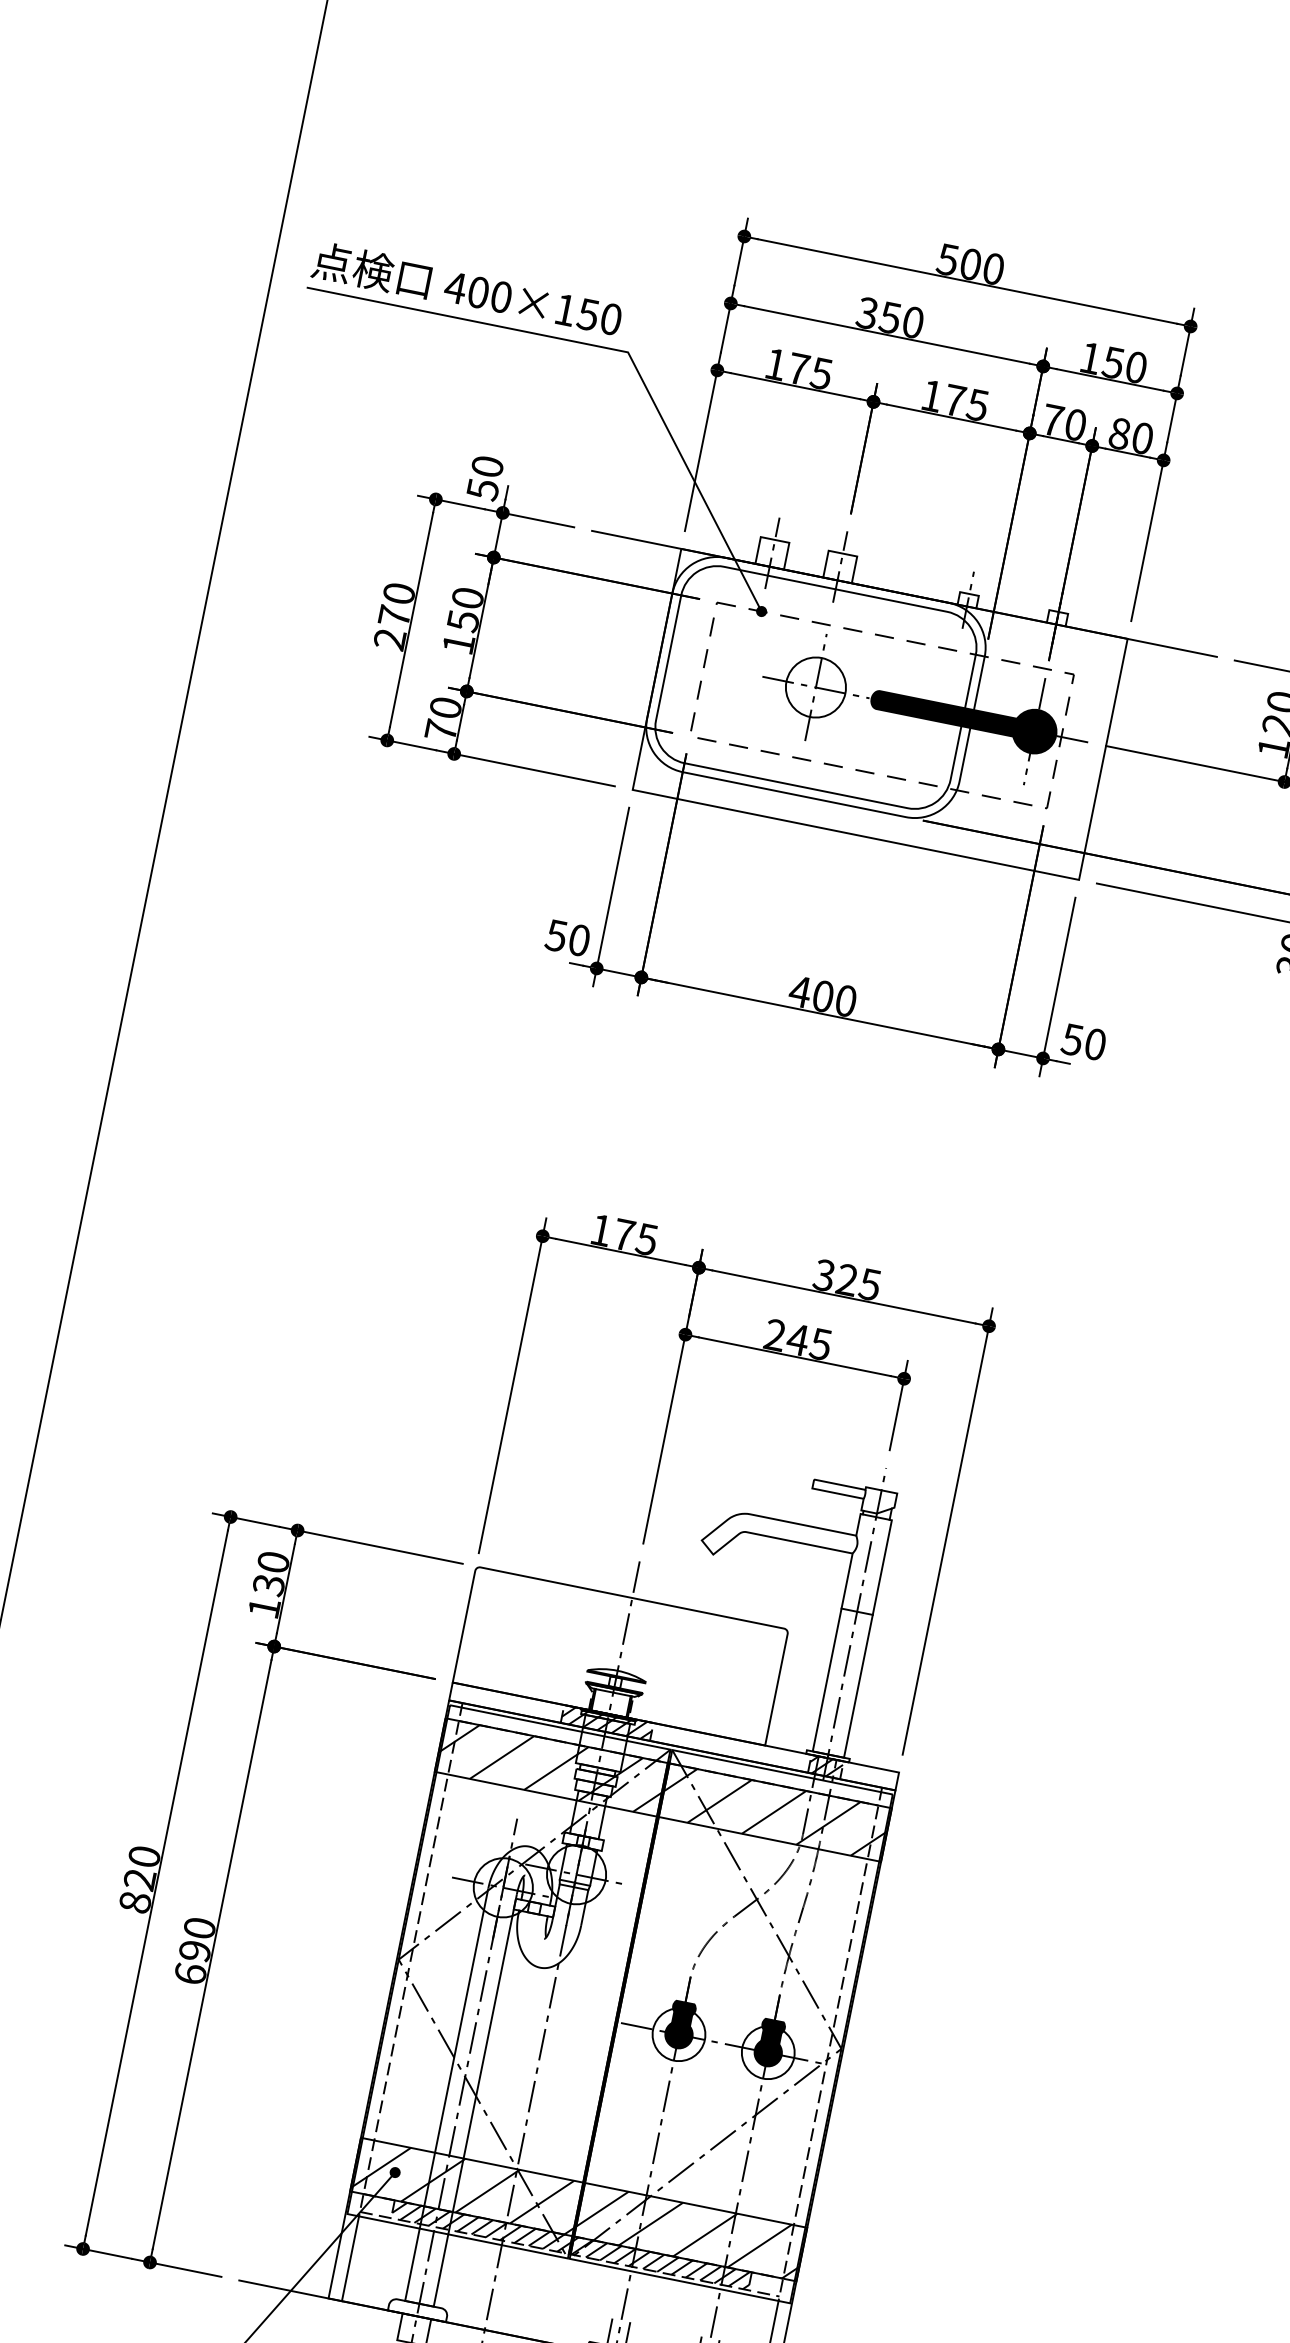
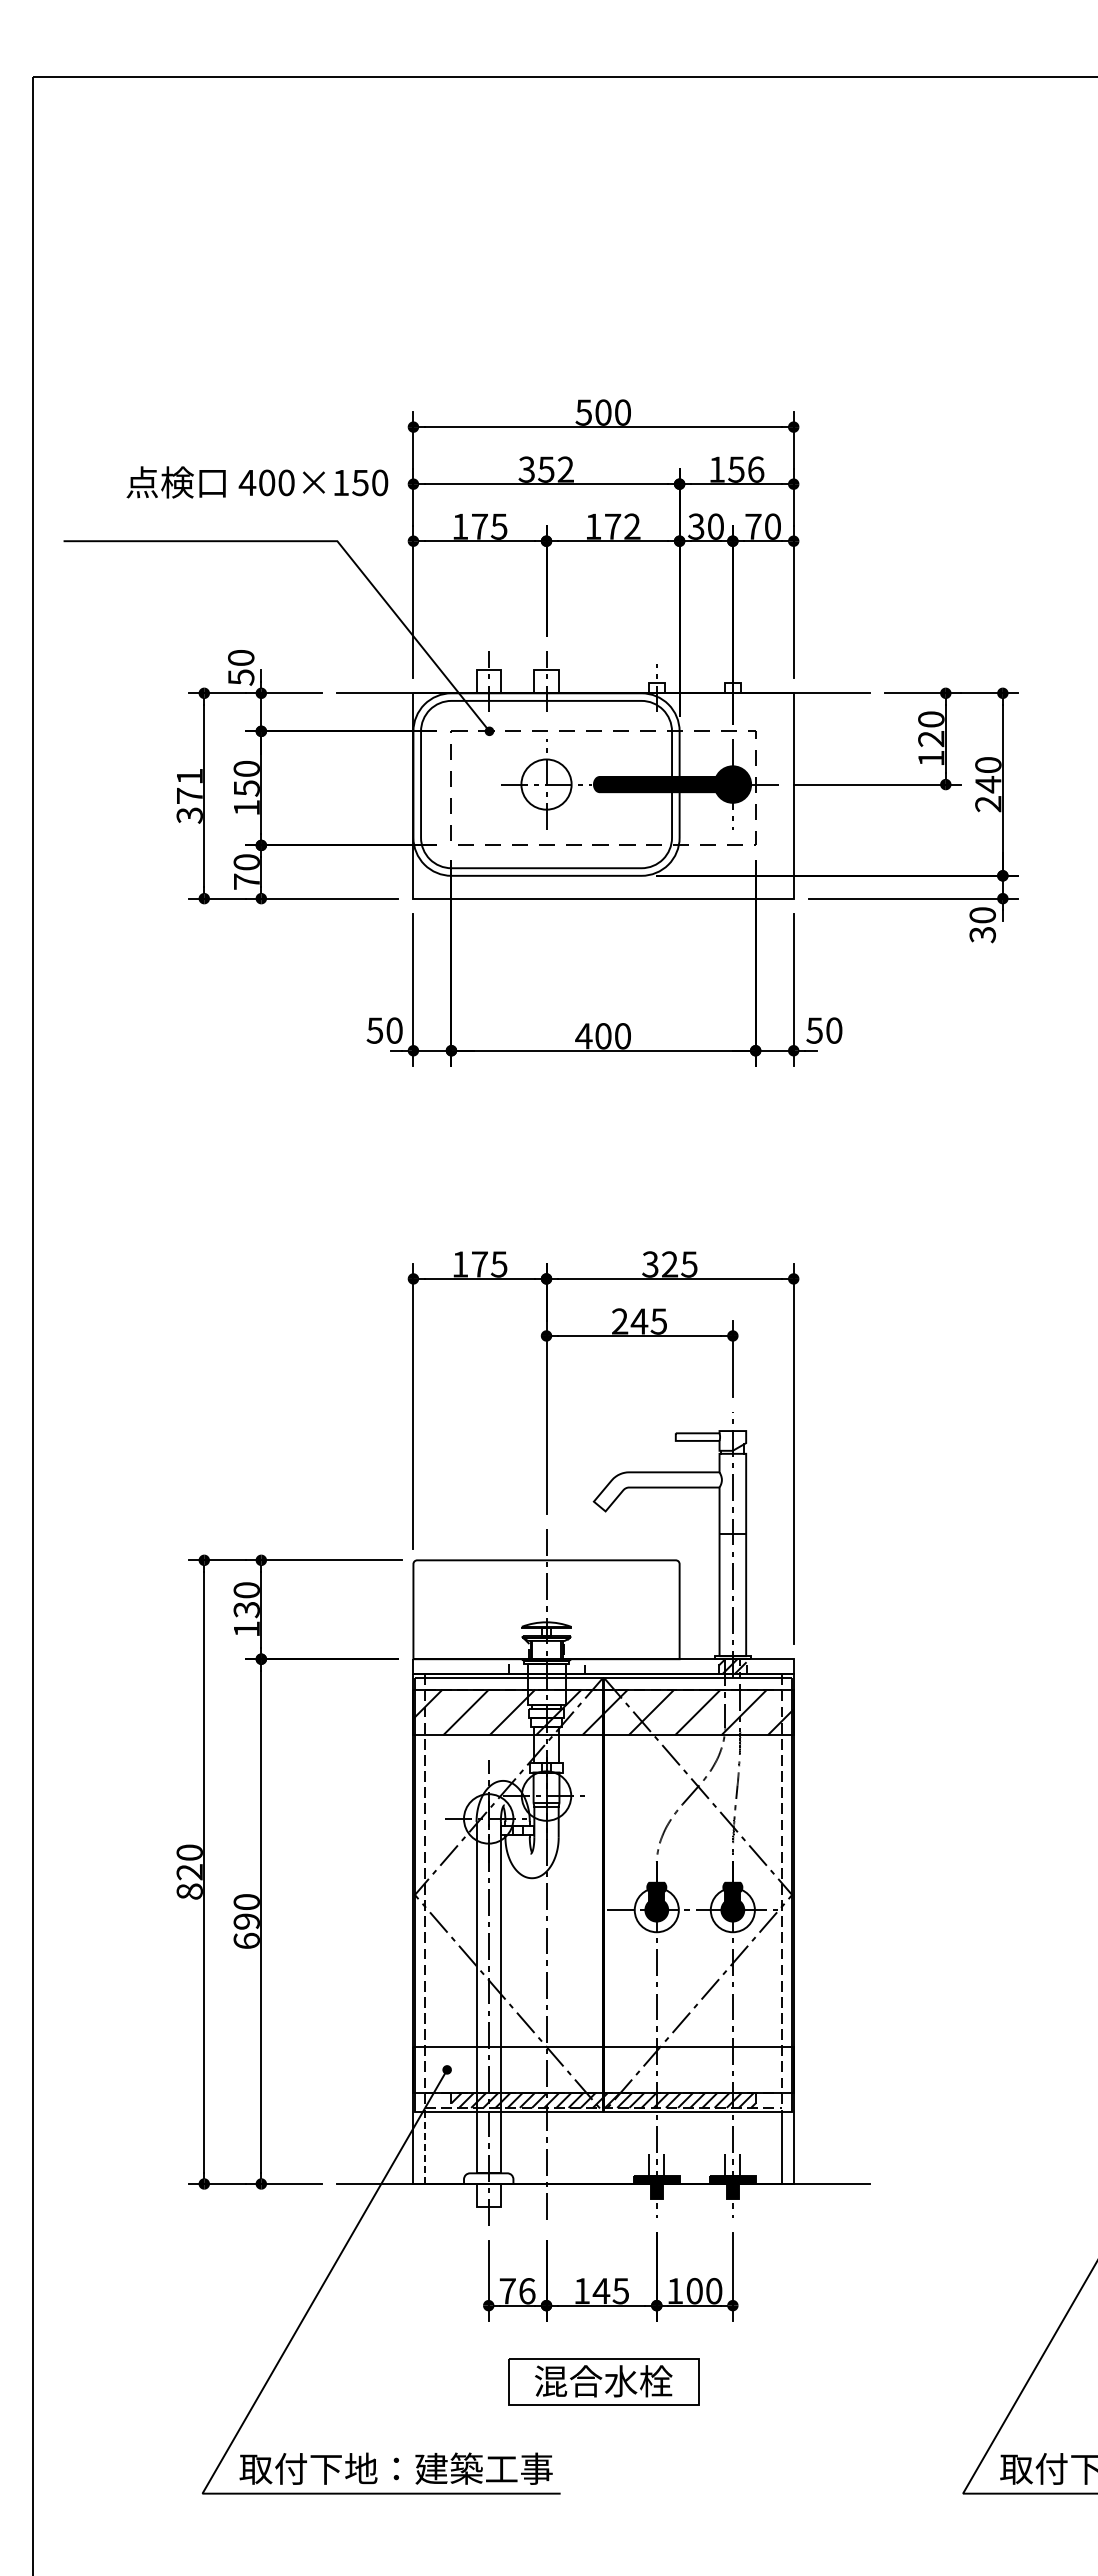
text: (467, 289) -> (257, 482), moved
text: (912, 322) -> (565, 469), 350 -> 352
text: (1136, 367) -> (756, 469), 150 -> 156
text: (977, 404) -> (632, 526), 175 -> 172
text: (1053, 420) -> (696, 526), 70 -> 30
text: (1119, 433) -> (753, 526), 80 -> 70
text: (394, 615) -> (189, 795), 270 -> 371
hatch: (607, 1722) -> (546, 1666), removed
hatch: (578, 2209) -> (603, 2069), removed
line: (350, 2258) -> (424, 2147), solid -> dashed

